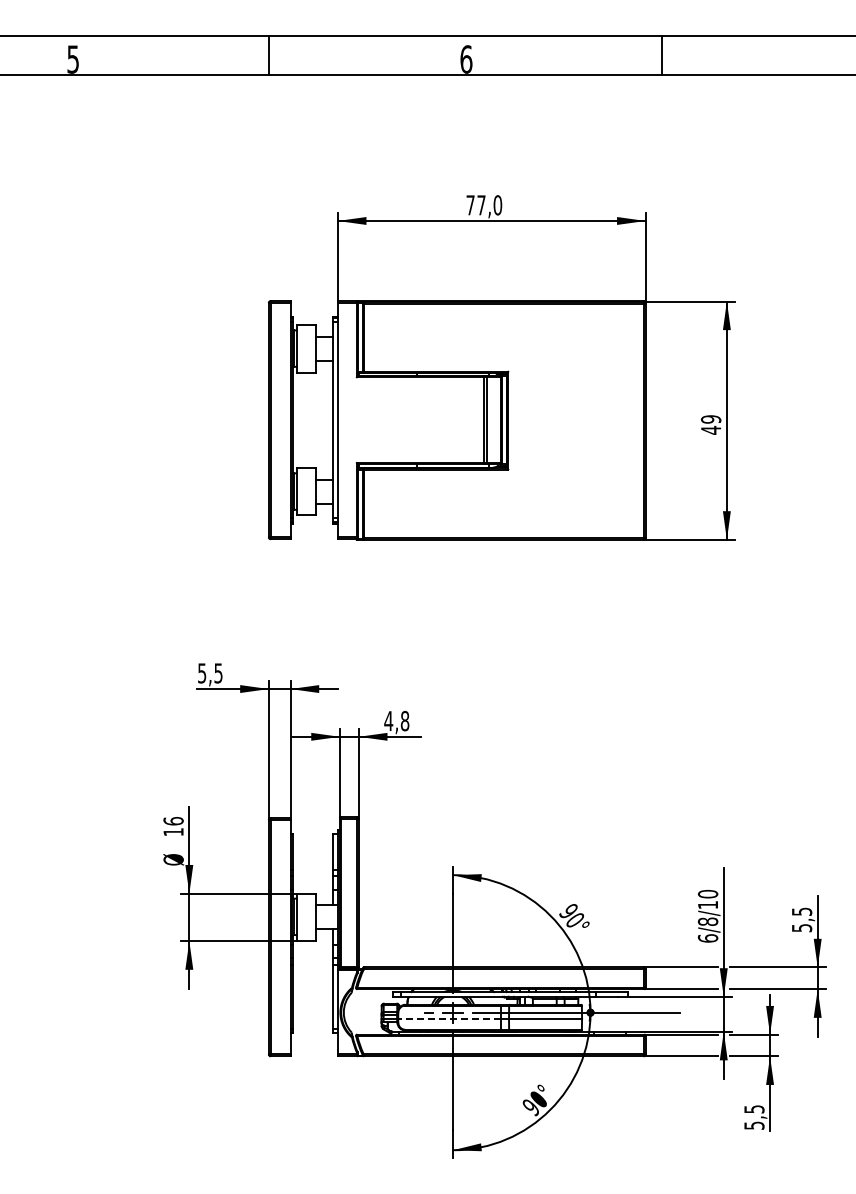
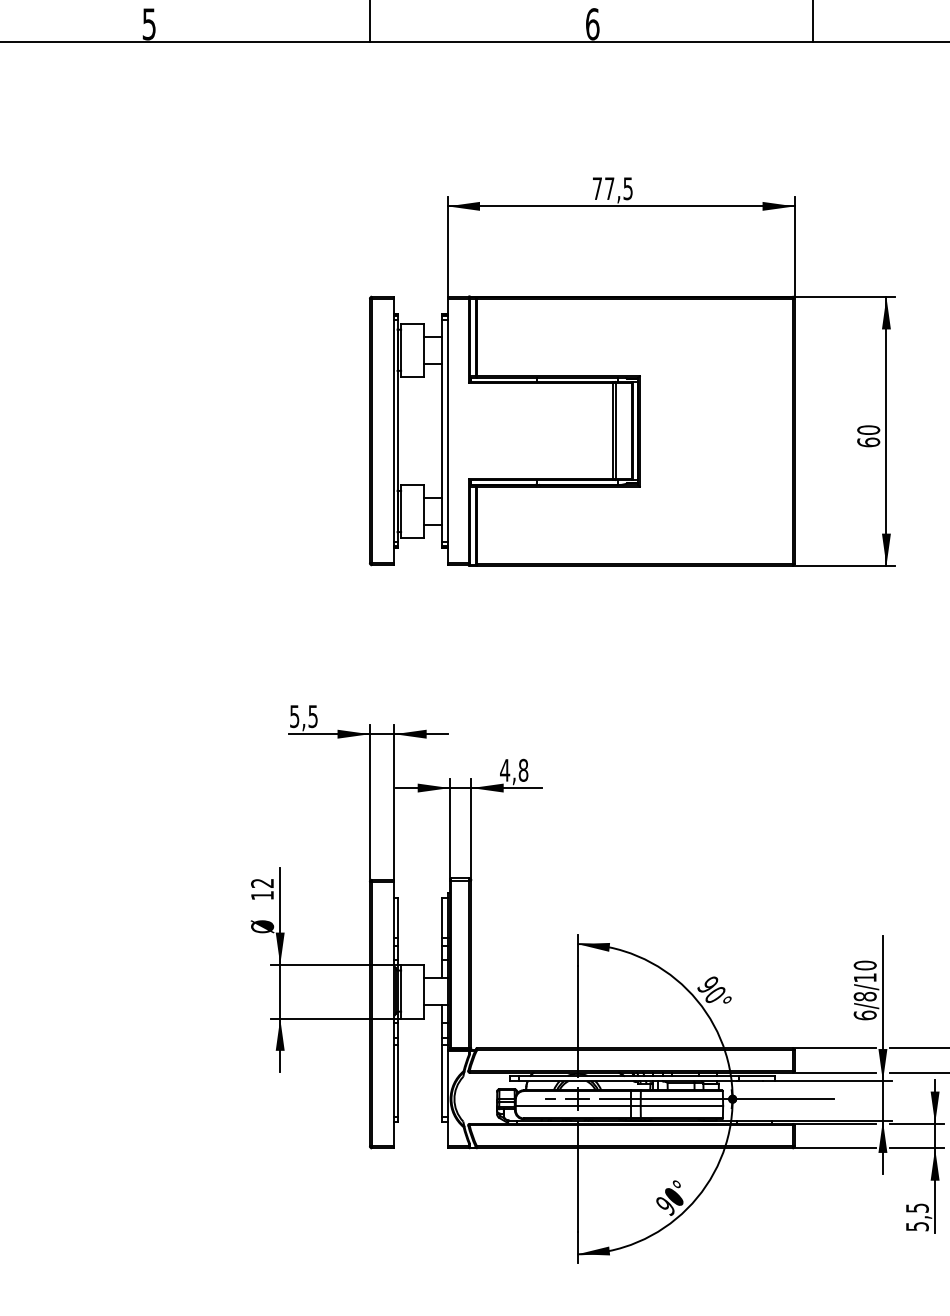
text: (497, 205) -> (627, 188), 77,0 -> 77,5
text: (711, 424) -> (869, 435), 49 -> 60
text: (173, 821) -> (262, 883), 16 -> 12
line: (448, 1018) -> (572, 1105), dashed -> solid

